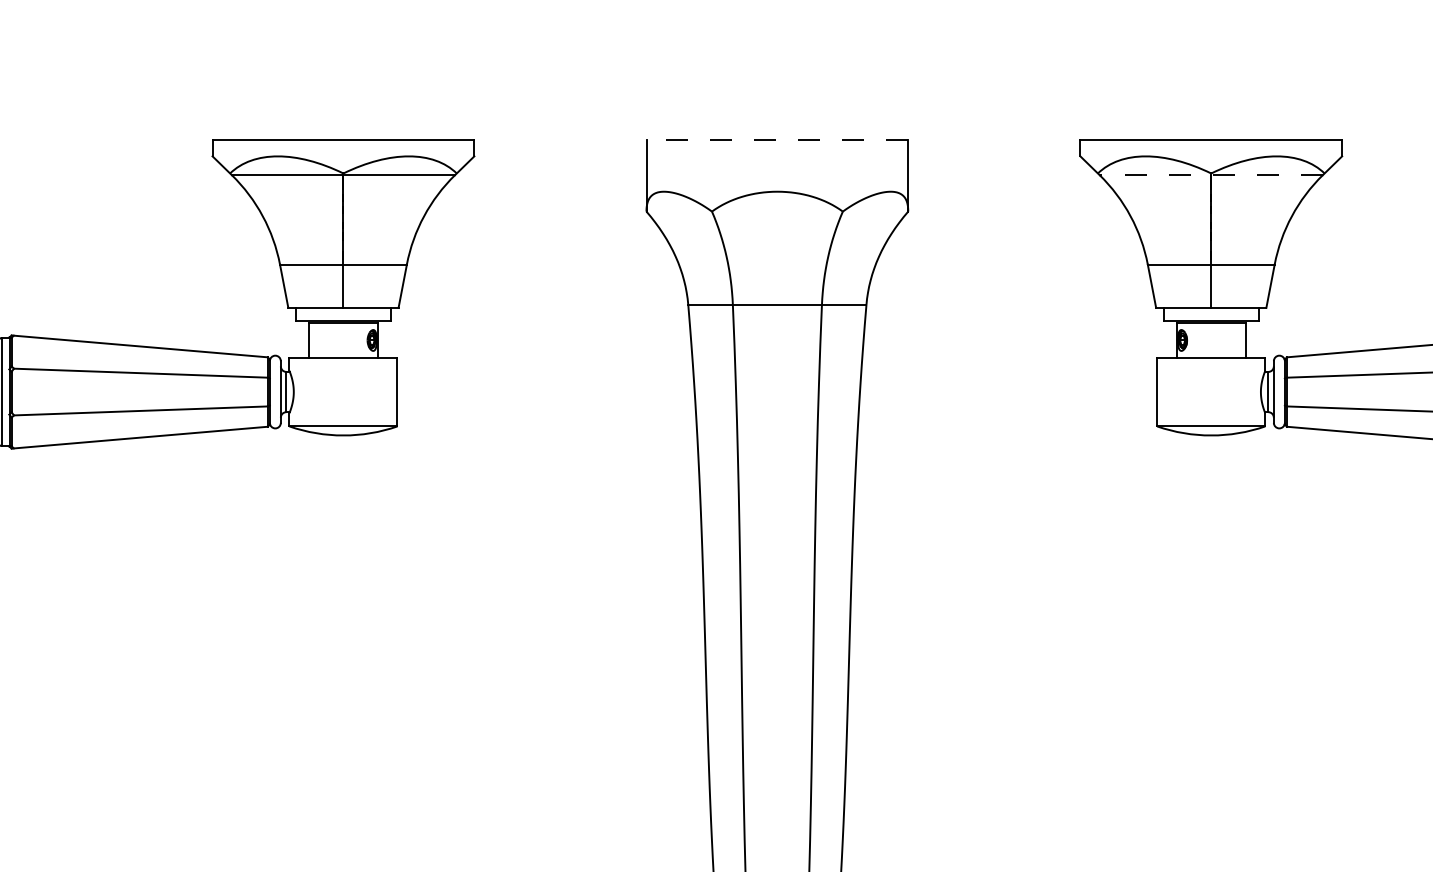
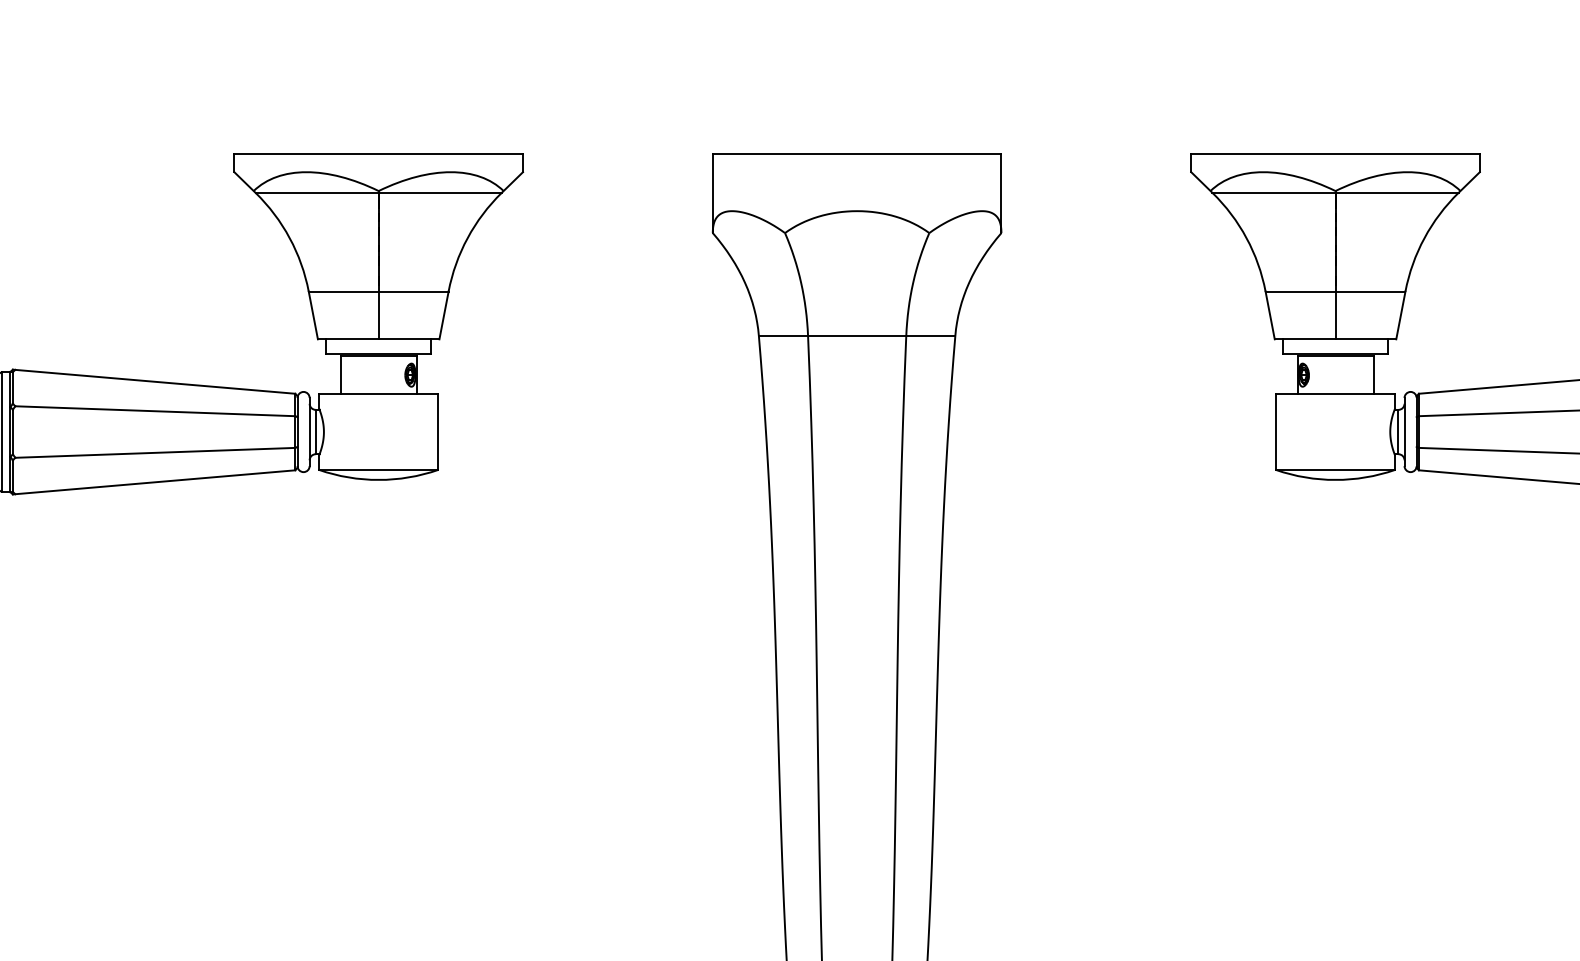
line: (777, 139) -> (857, 153), dashed -> solid
line: (1211, 175) -> (1335, 193), dashed -> solid

